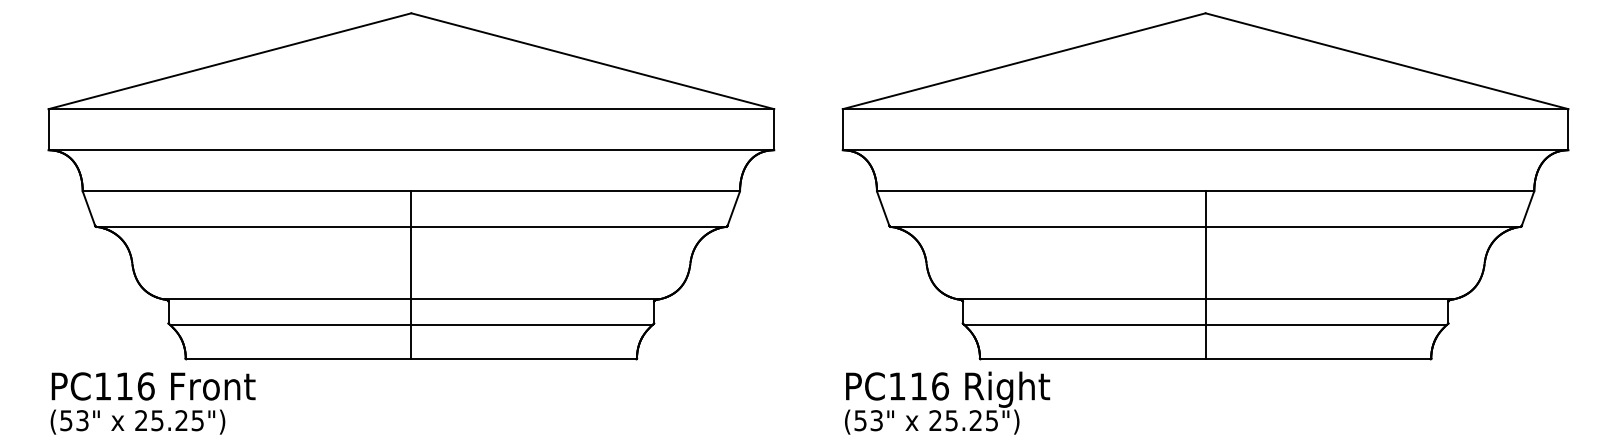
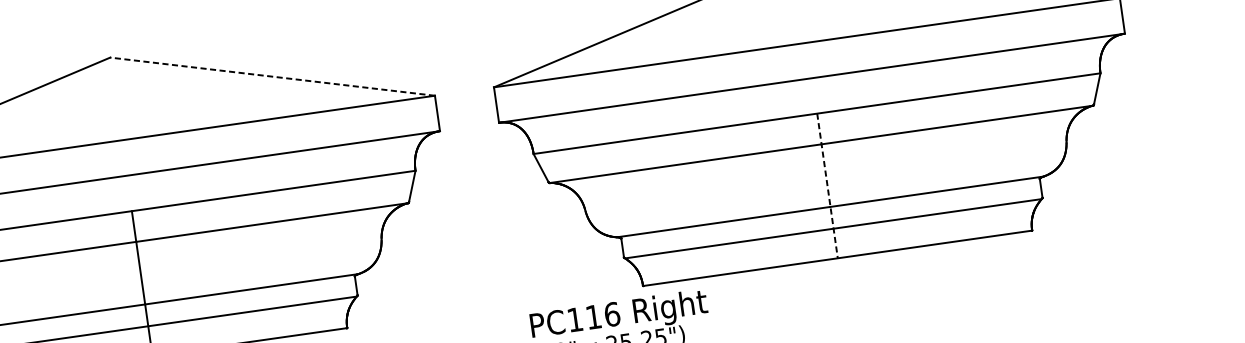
line: (592, 61) -> (272, 76), solid -> dashed
line: (1205, 275) -> (827, 186), solid -> dashed

